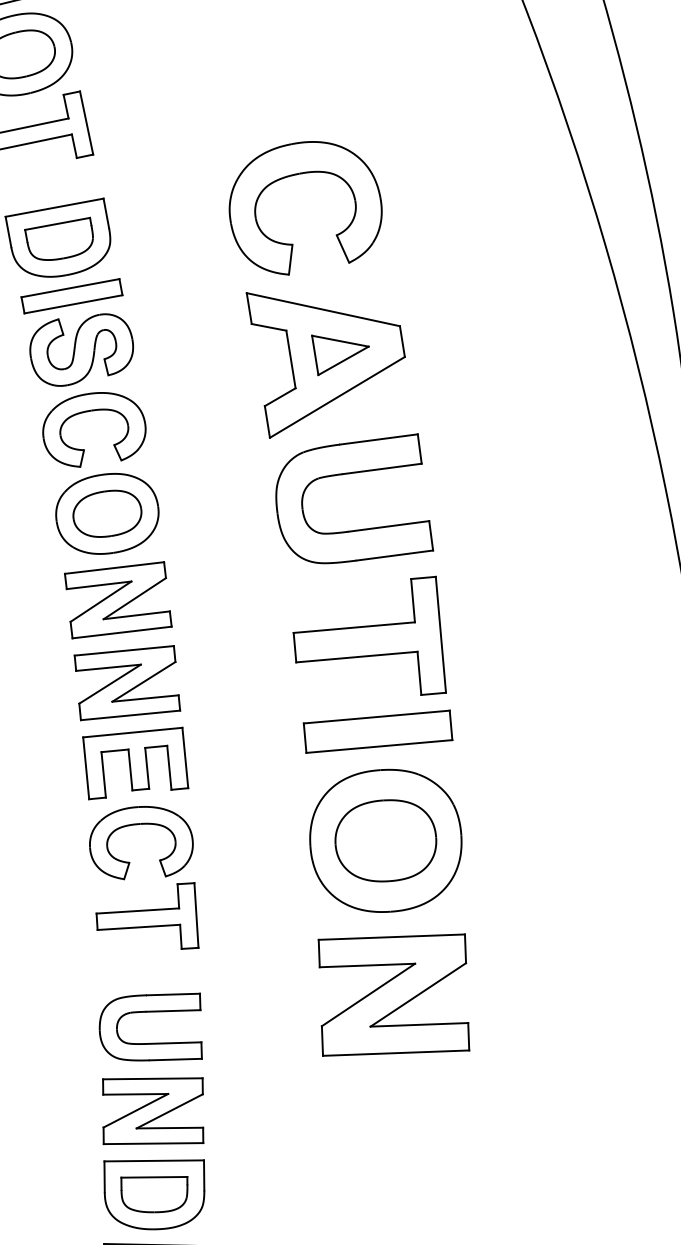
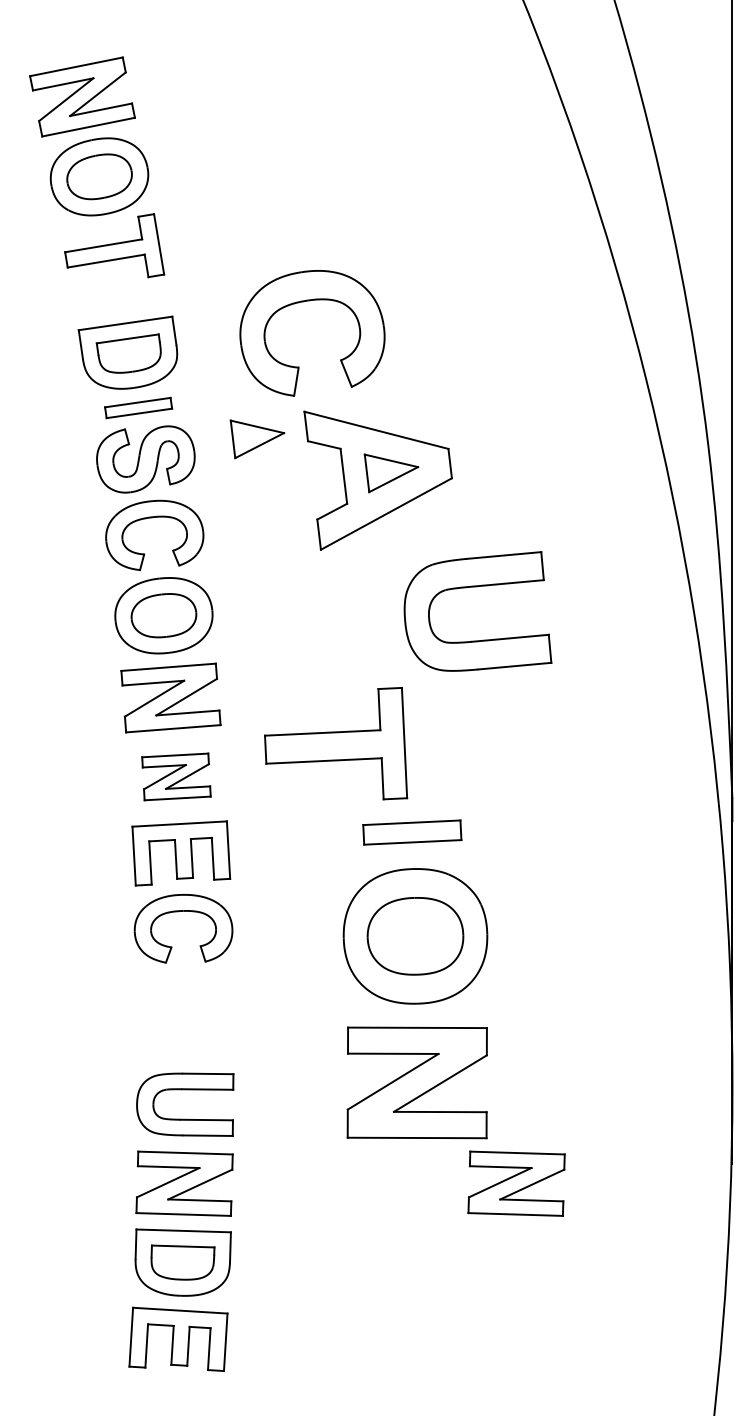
part: (302, 174) -> (310, 301), moved
part: (71, 295) -> (138, 407), size x0.7
part: (198, 324) -> (257, 439), added
part: (352, 474) -> (477, 587), moved
part: (369, 638) -> (336, 743), moved
part: (127, 682) -> (176, 776), size x0.7
part: (378, 731) -> (412, 832), size x0.7
part: (146, 917) -> (185, 999), removed
part: (502, 1096) -> (516, 1183), added

